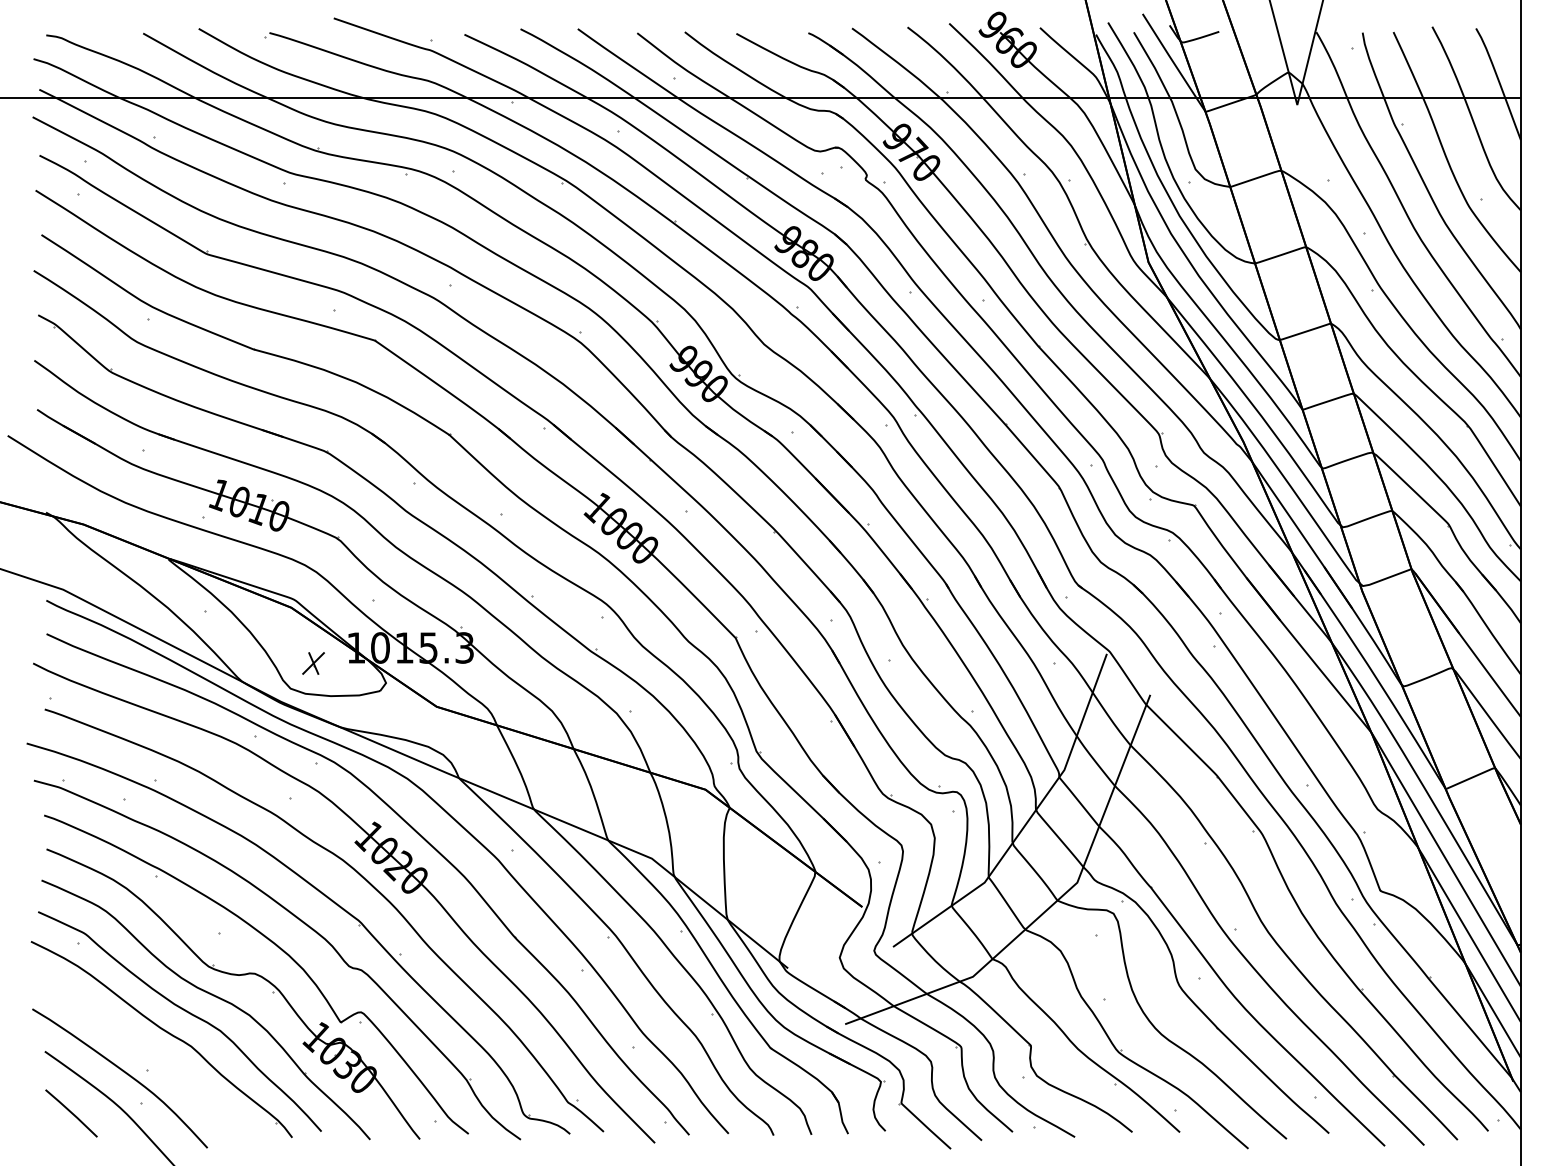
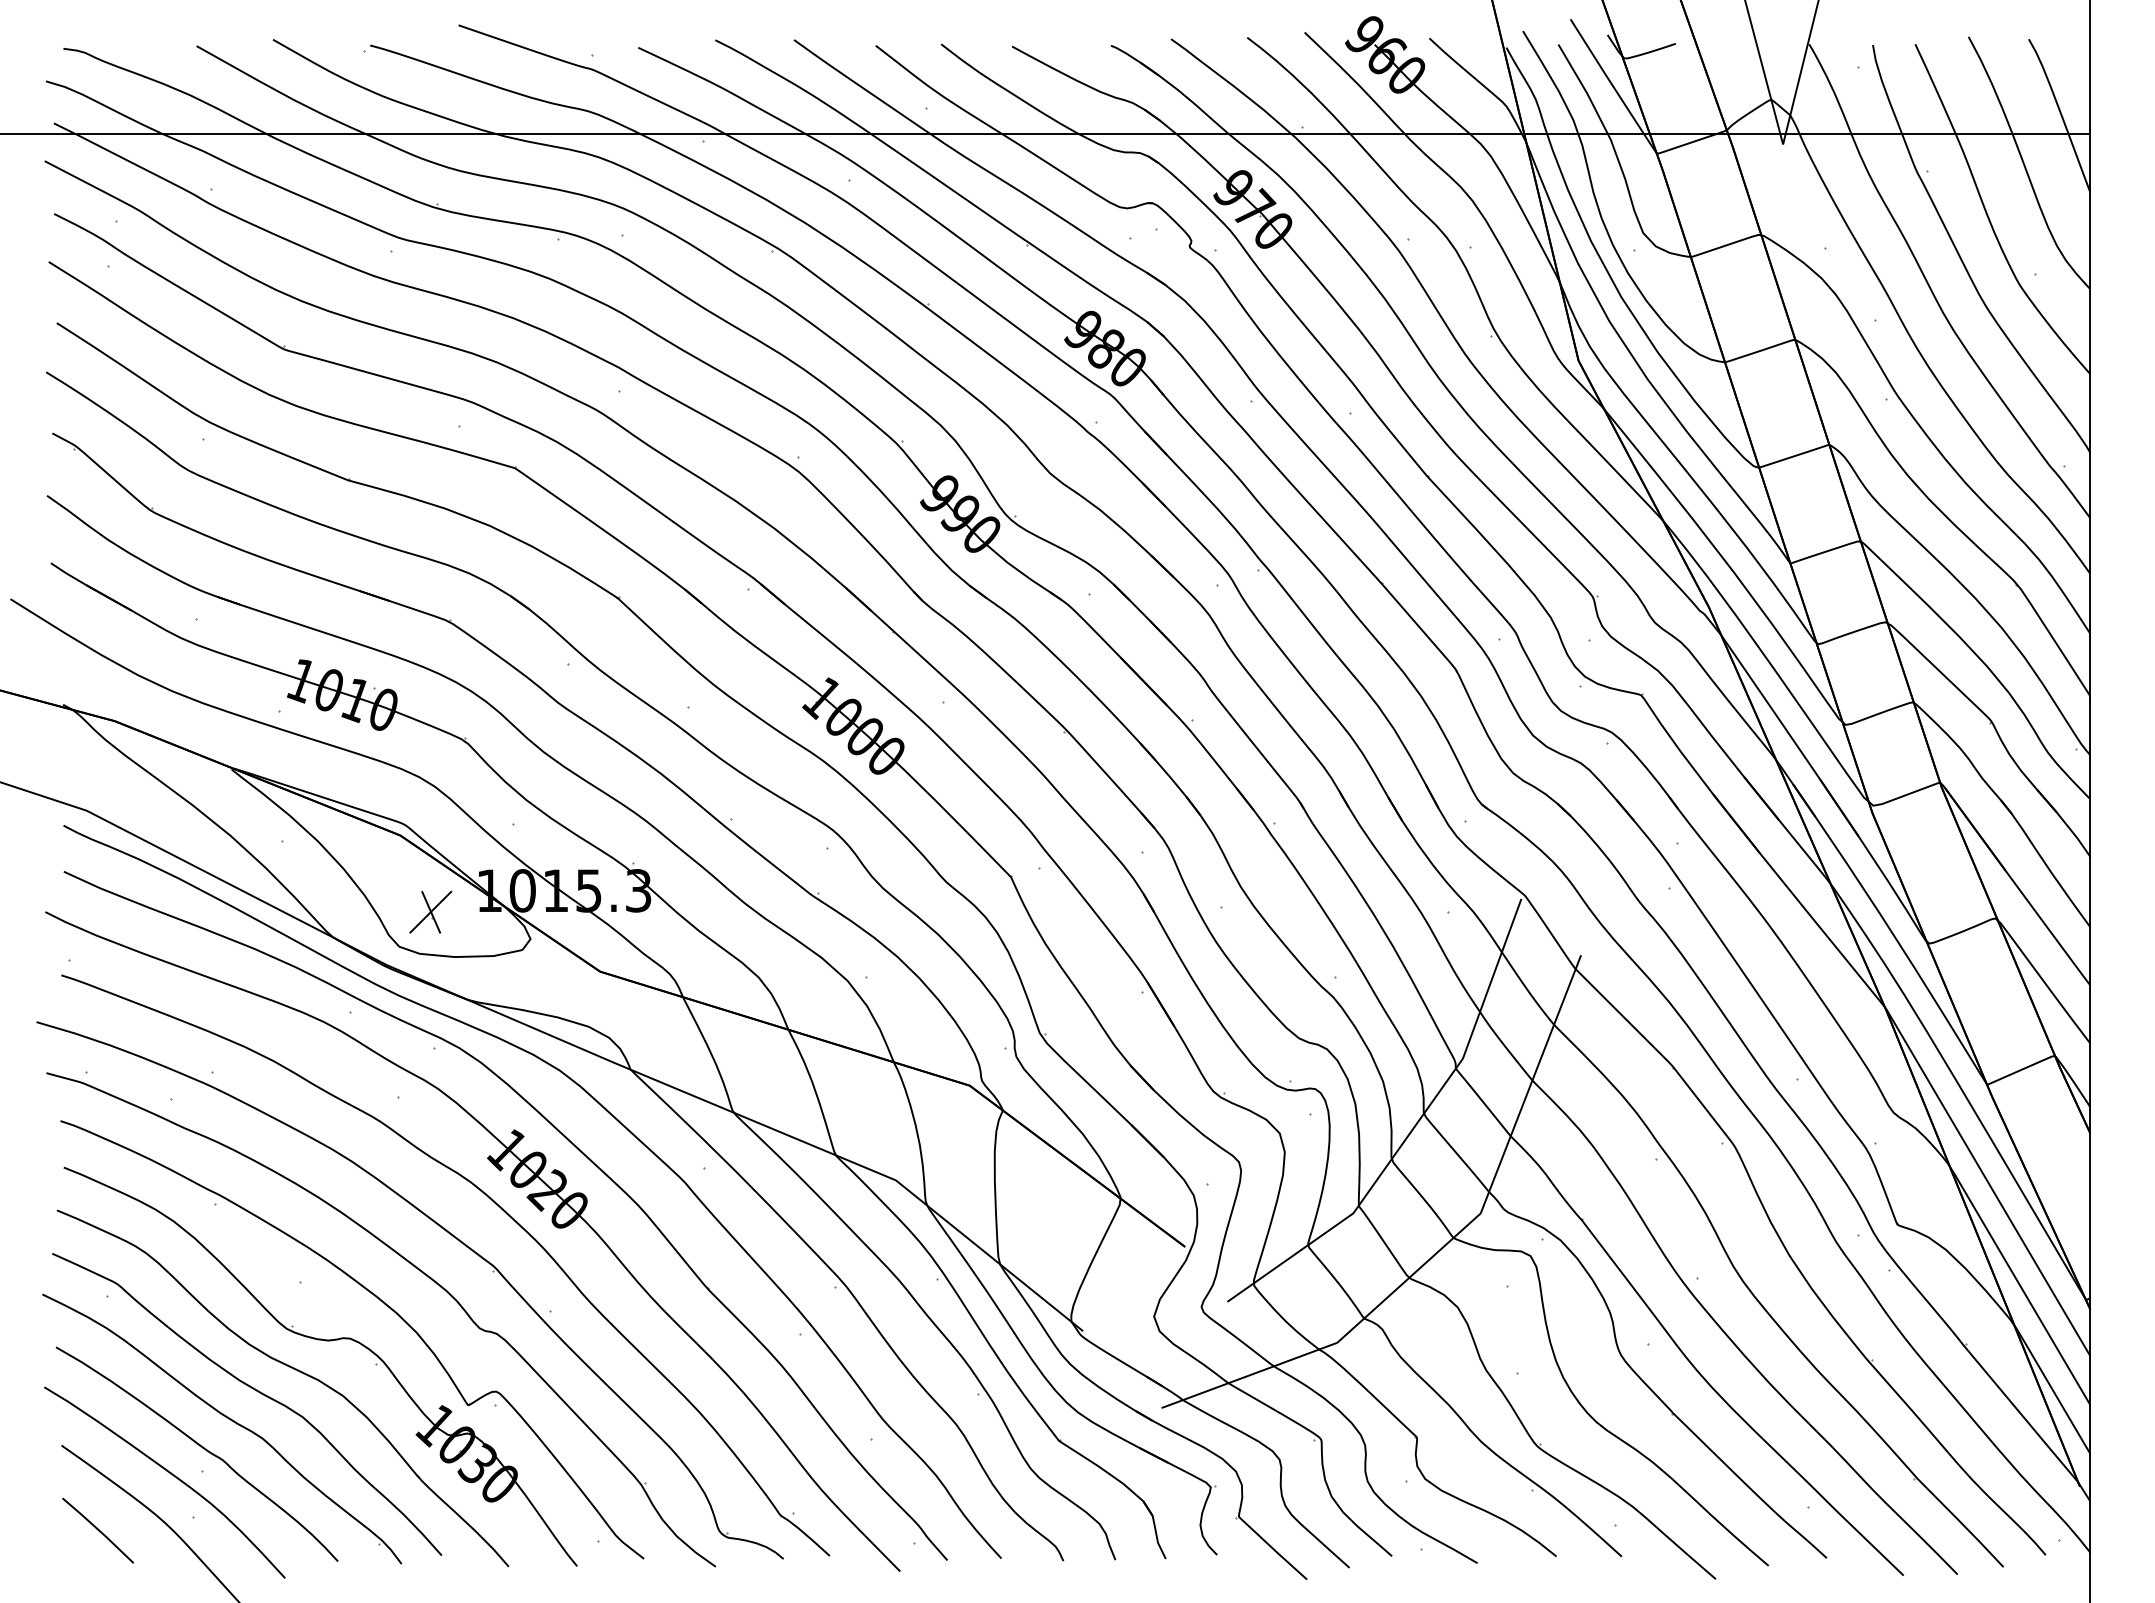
part: (313, 663) -> (430, 911), size x1.43
curve: (147, 1053) -> (202, 1448), added

